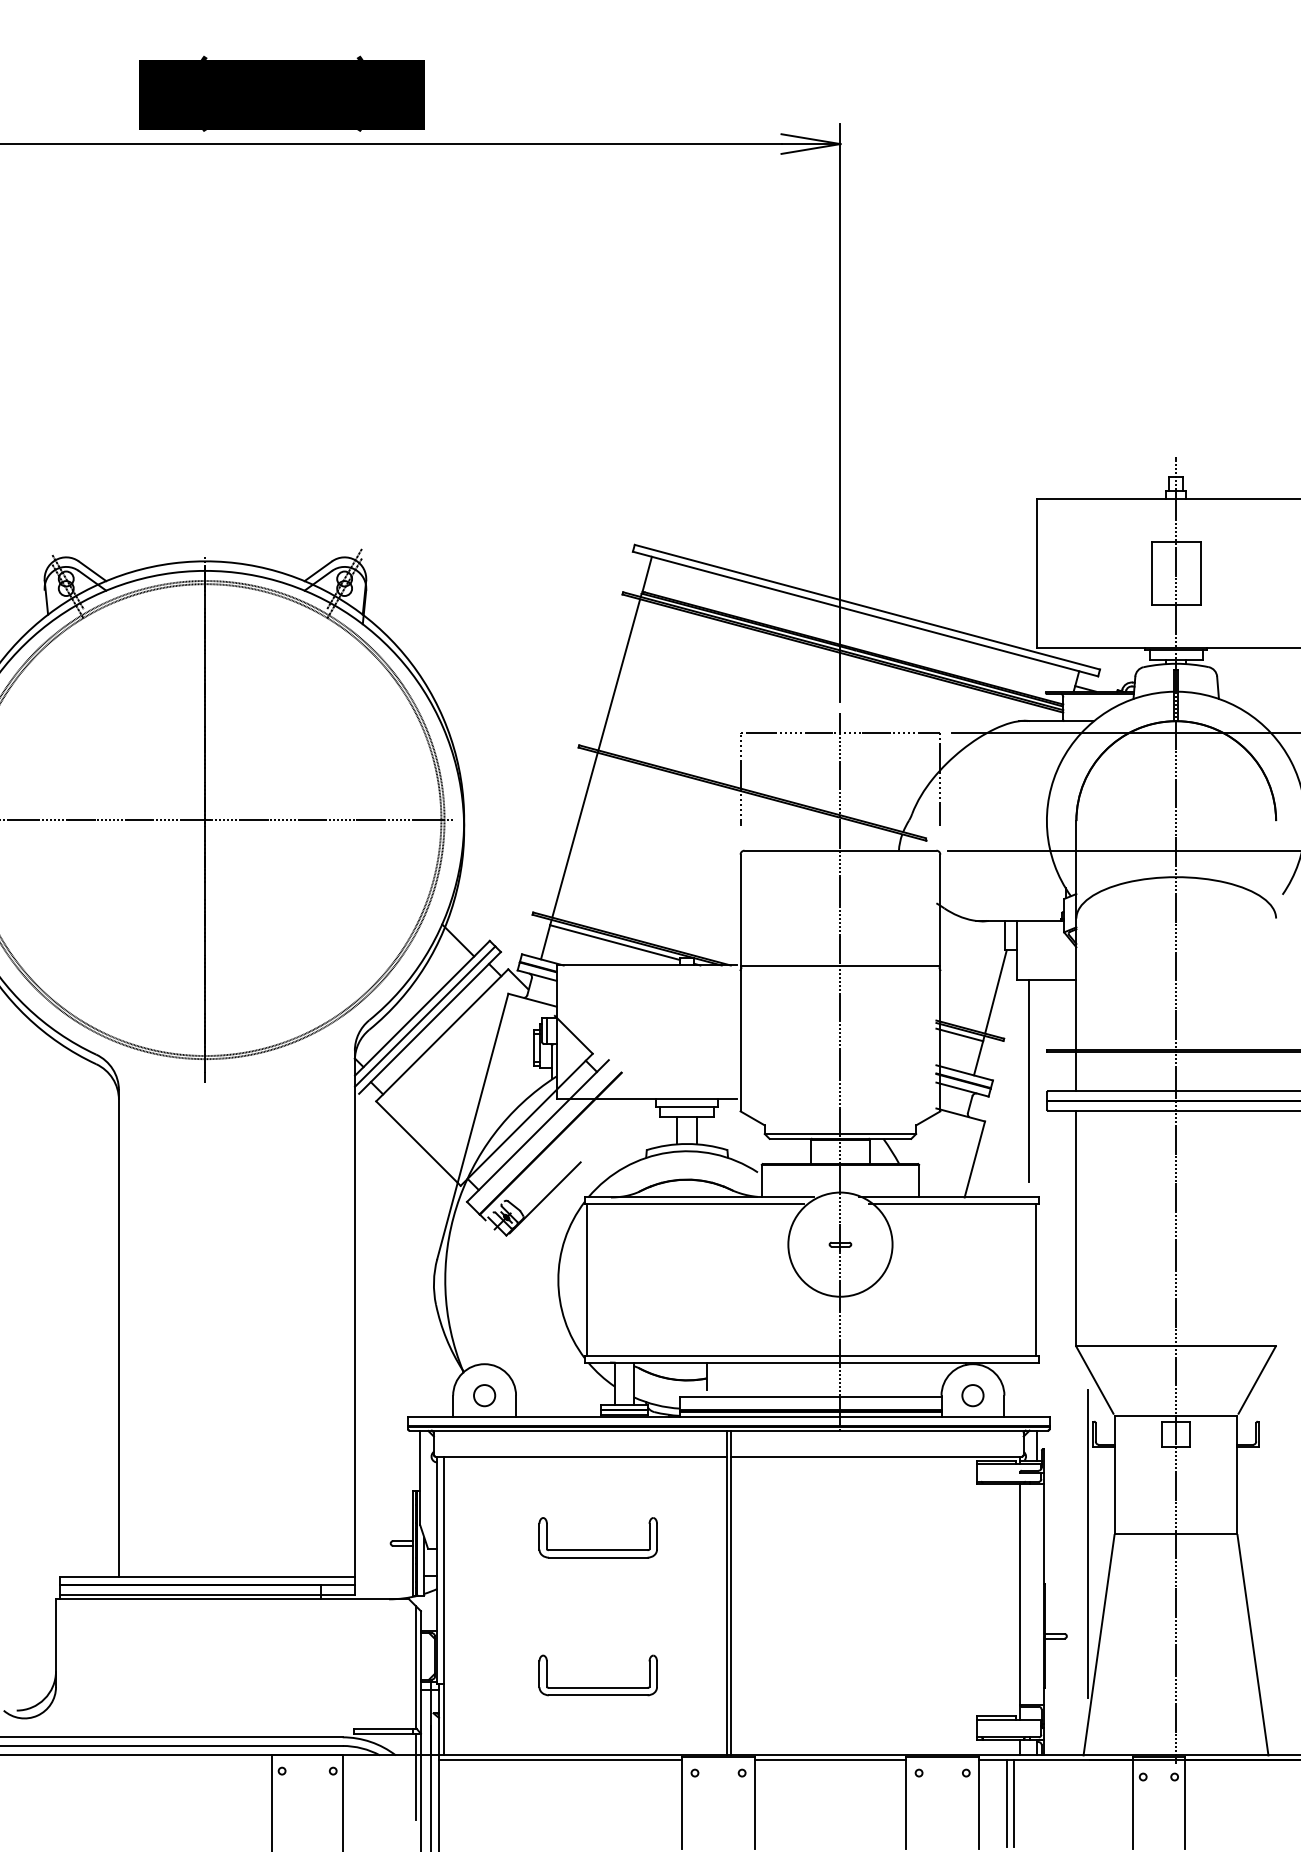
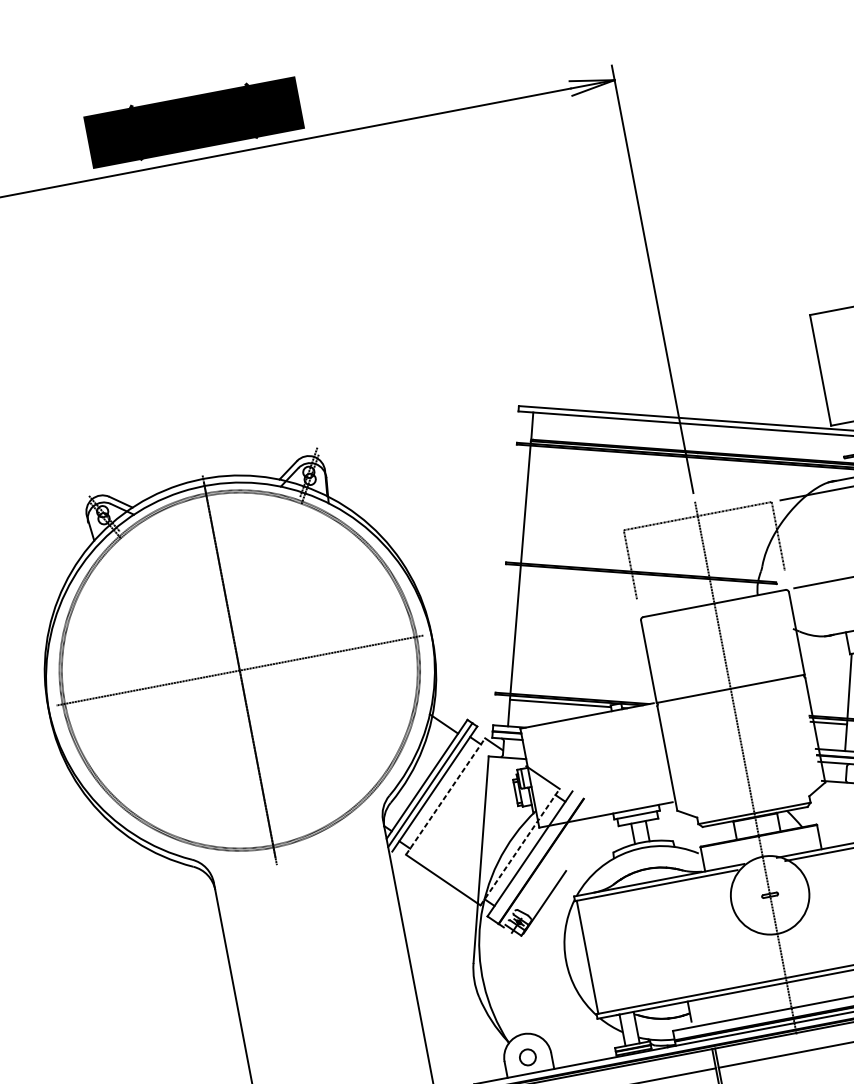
line: (442, 1034) -> (445, 795), solid -> dashed
line: (527, 1119) -> (520, 846), solid -> dashed

